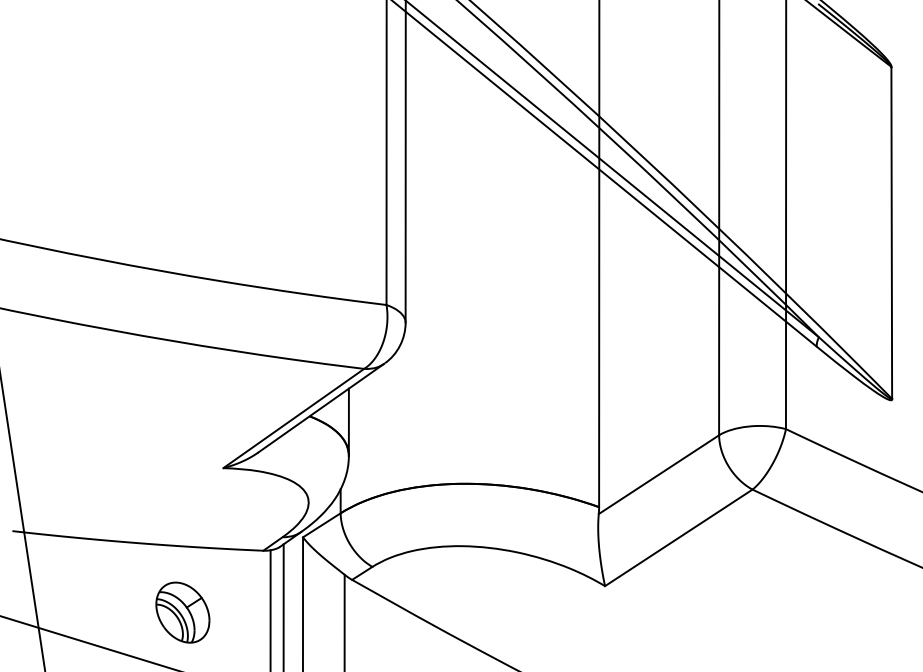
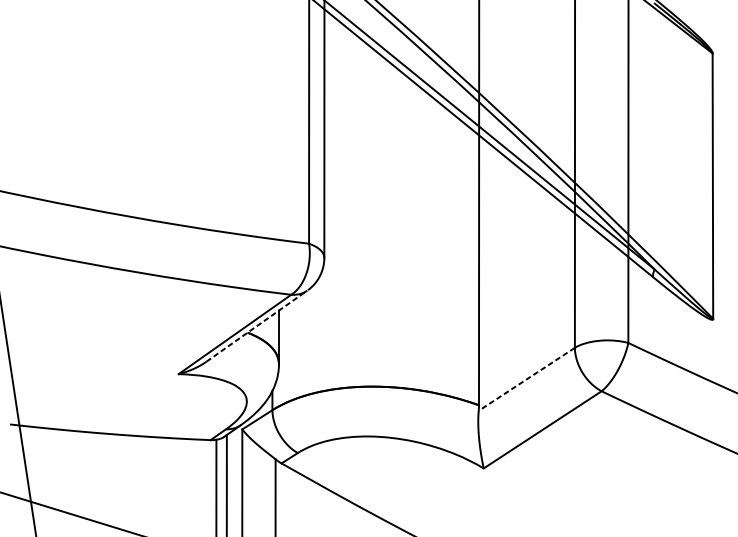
line: (321, 407) -> (257, 325), solid -> dashed
line: (658, 474) -> (526, 379), solid -> dashed
part: (182, 612) -> (145, 489), removed

